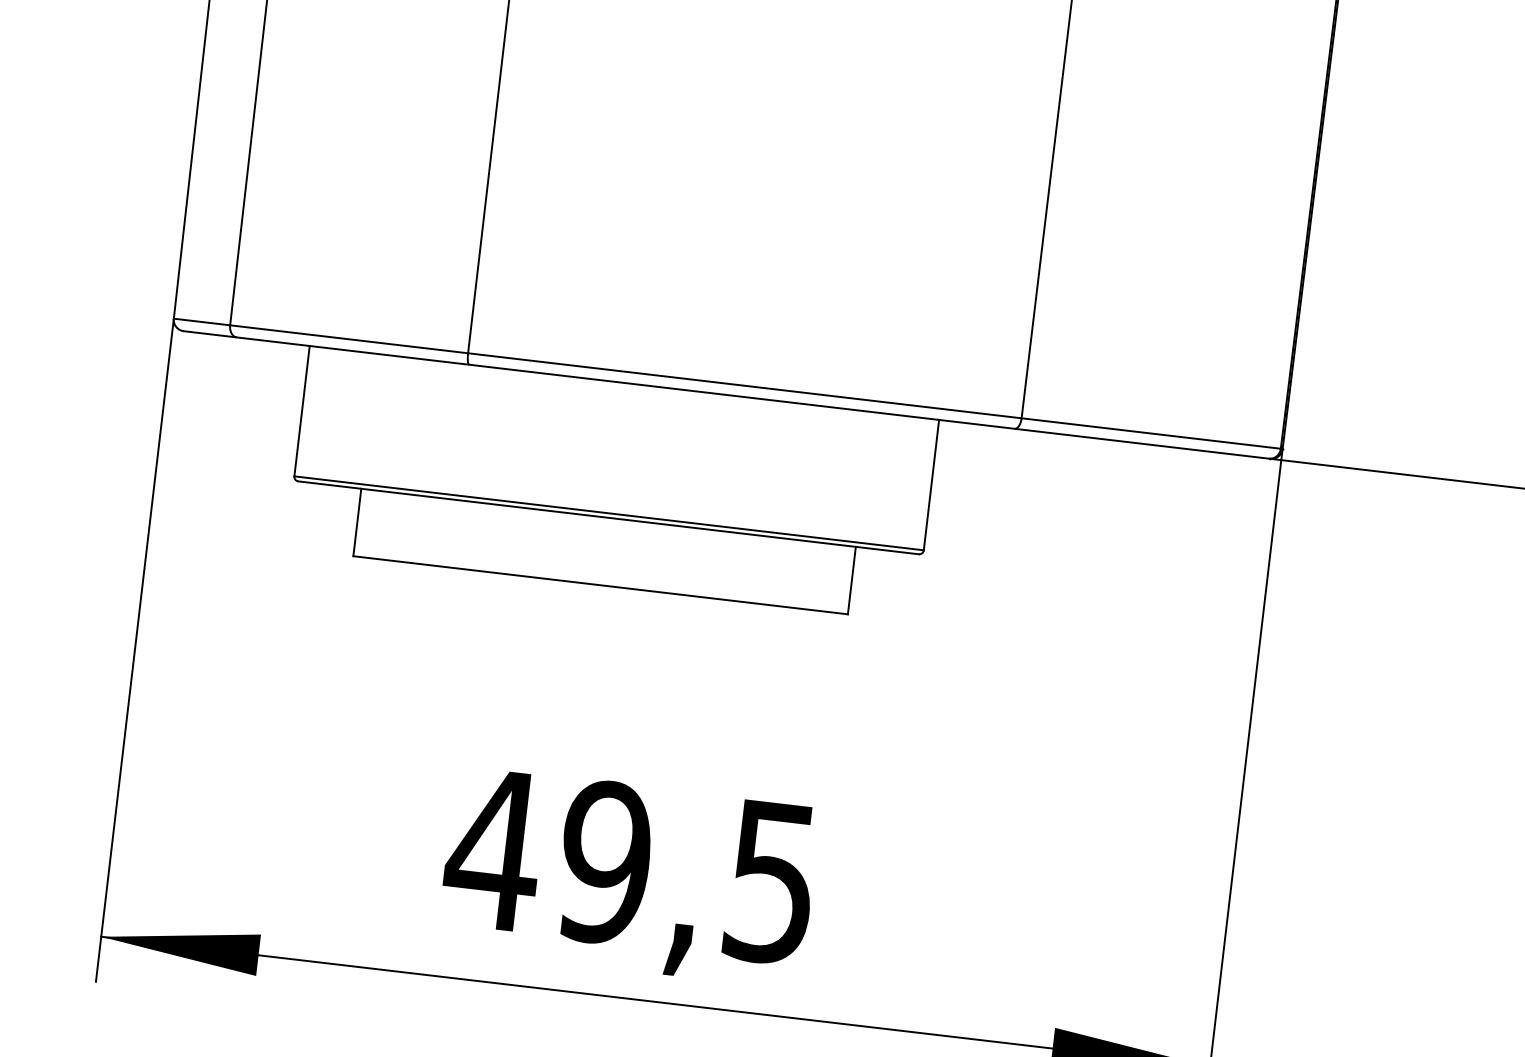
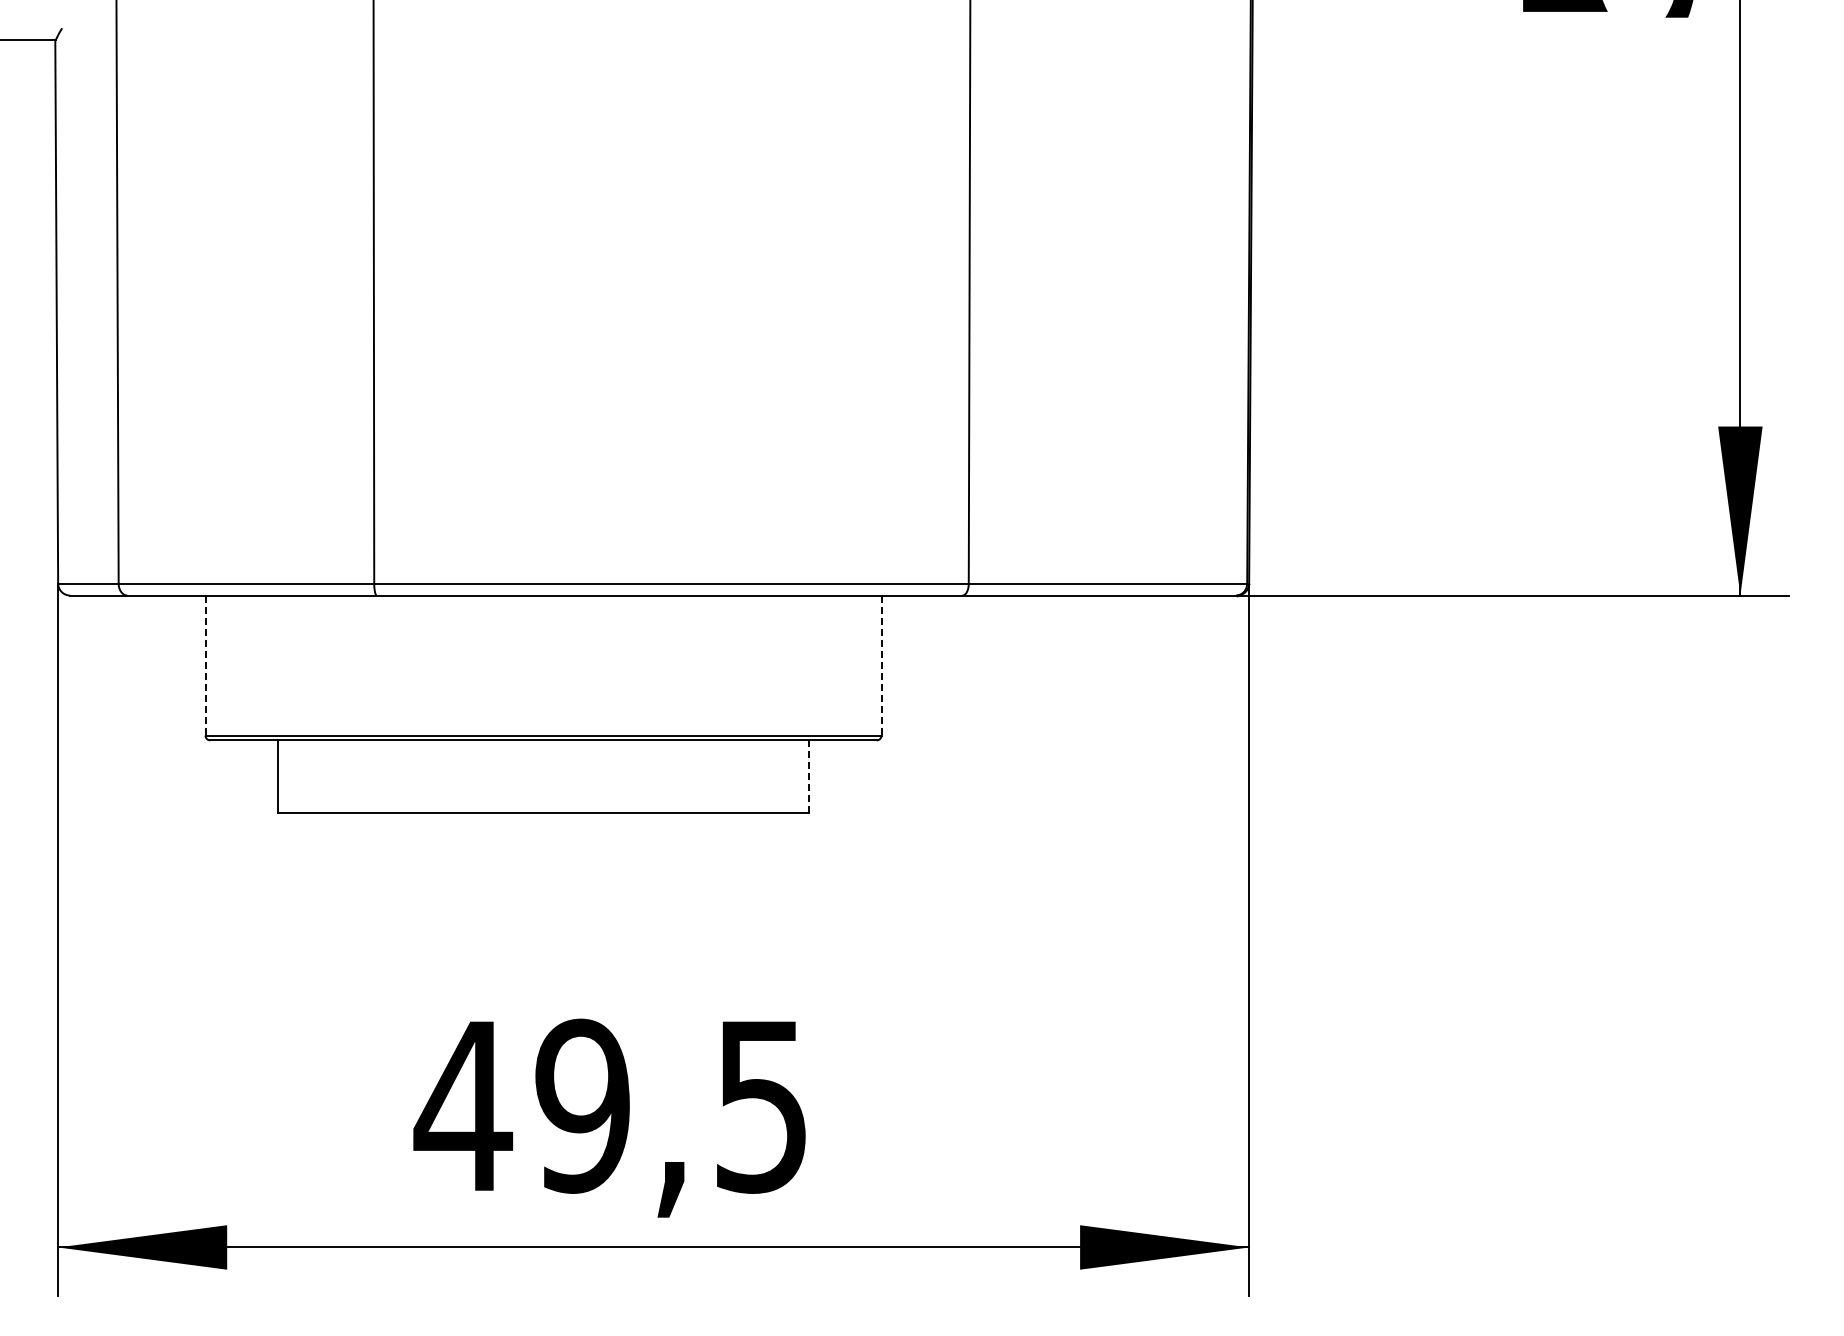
line: (301, 412) -> (205, 666), solid -> dashed
line: (931, 485) -> (881, 666), solid -> dashed
line: (852, 581) -> (809, 777), solid -> dashed

